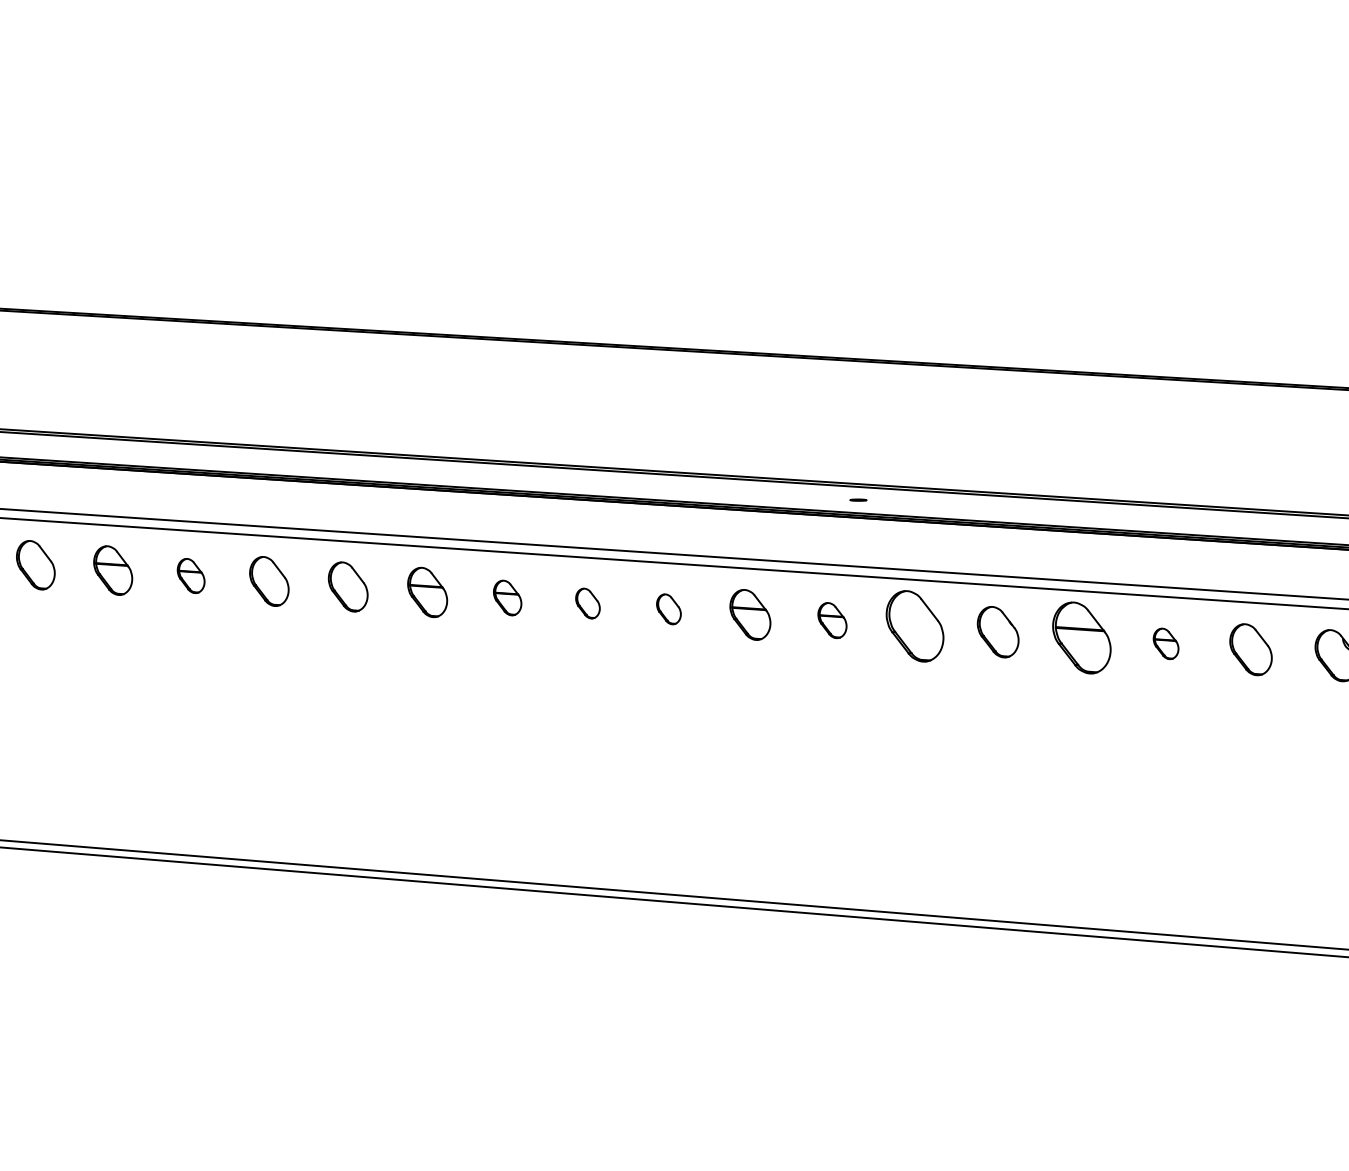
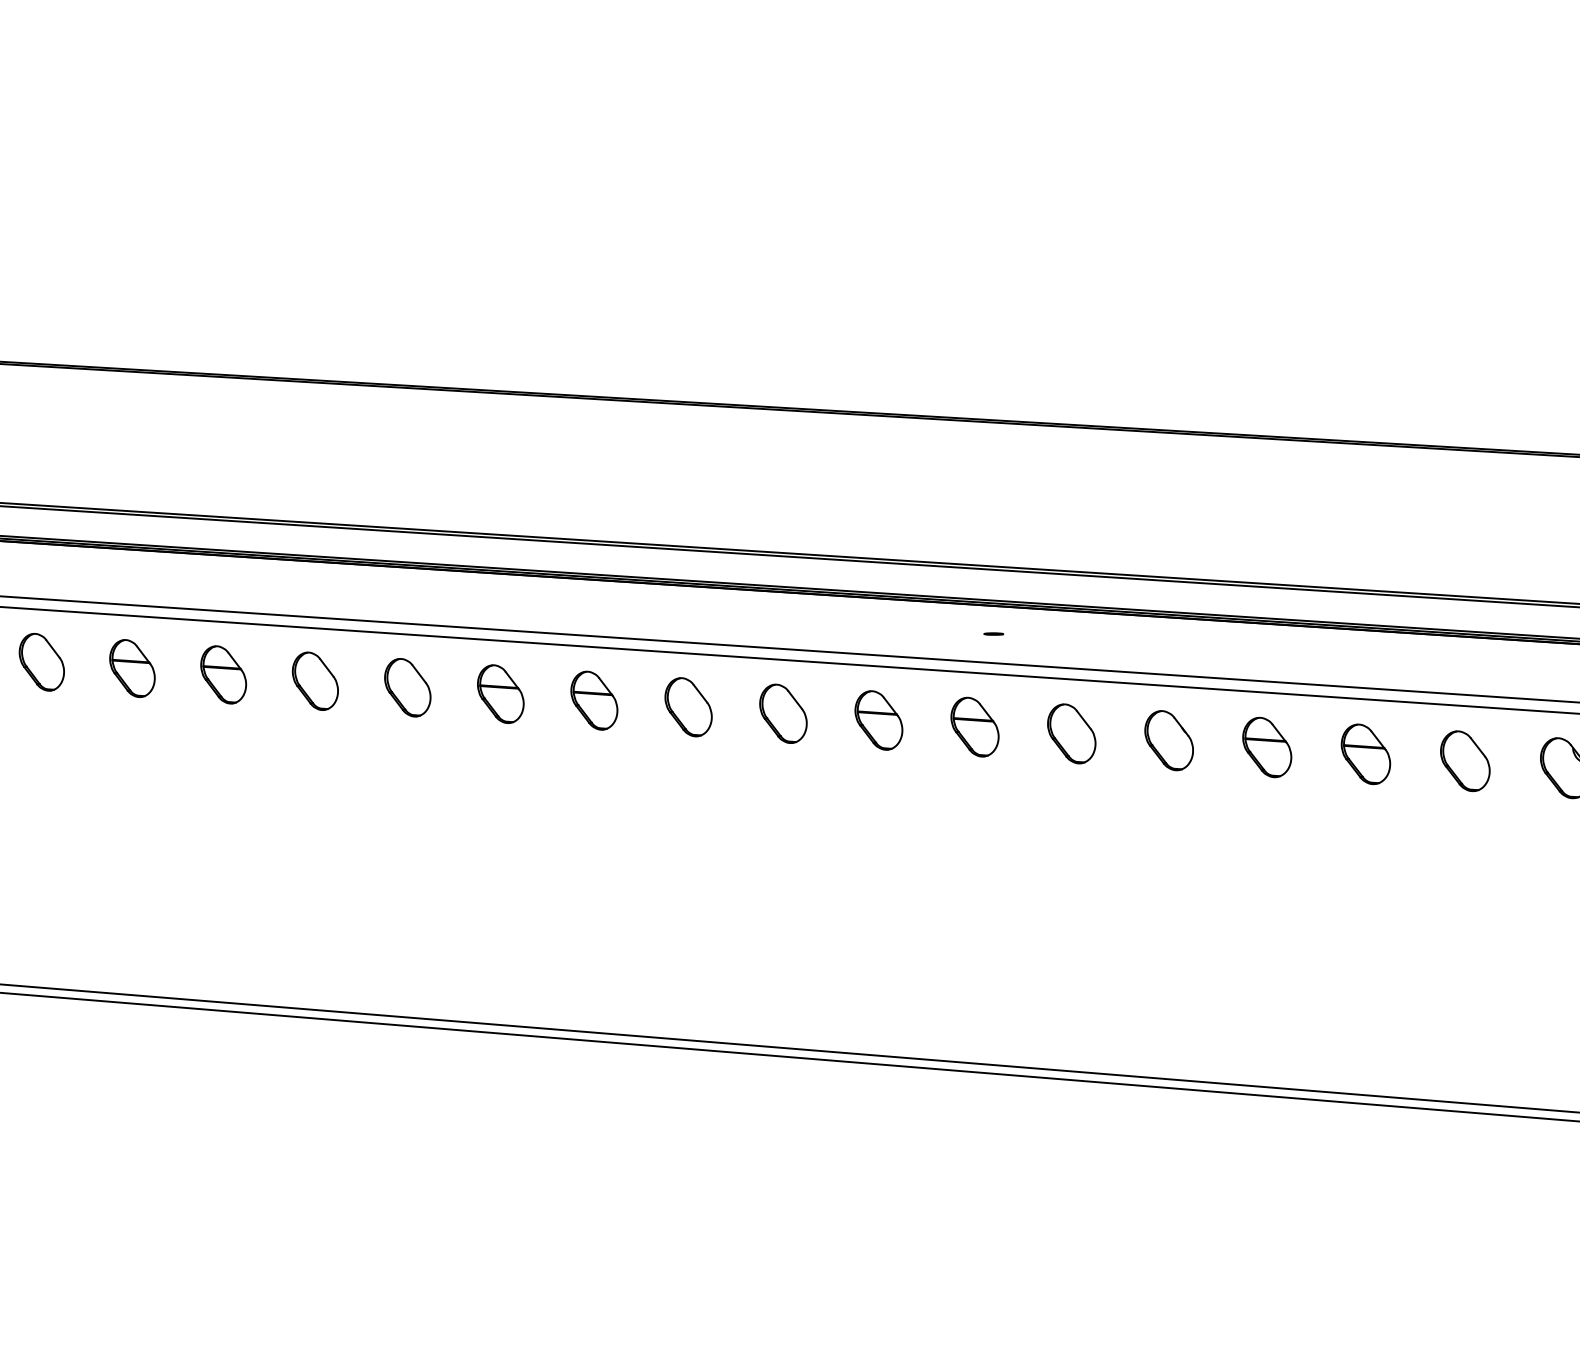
line: (858, 499) -> (993, 633), moved
part: (191, 575) -> (224, 674), size x1.43
part: (507, 597) -> (594, 700), size x1.43
part: (587, 603) -> (688, 707), size x1.67
part: (668, 609) -> (782, 714), size x1.67
part: (832, 620) -> (975, 726), size x1.43
part: (914, 626) -> (1071, 734), size x0.71
part: (1081, 637) -> (1266, 746), size x0.71
part: (1165, 643) -> (1365, 753), size x1.67

